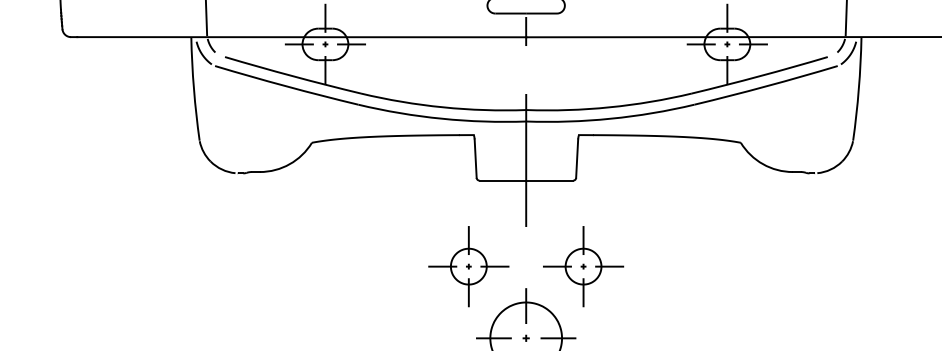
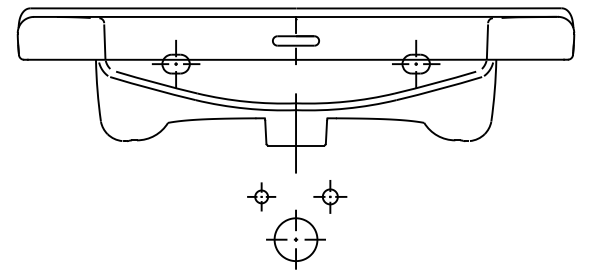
part: (468, 265) -> (261, 196), size x0.6
part: (583, 265) -> (330, 196), size x0.7

